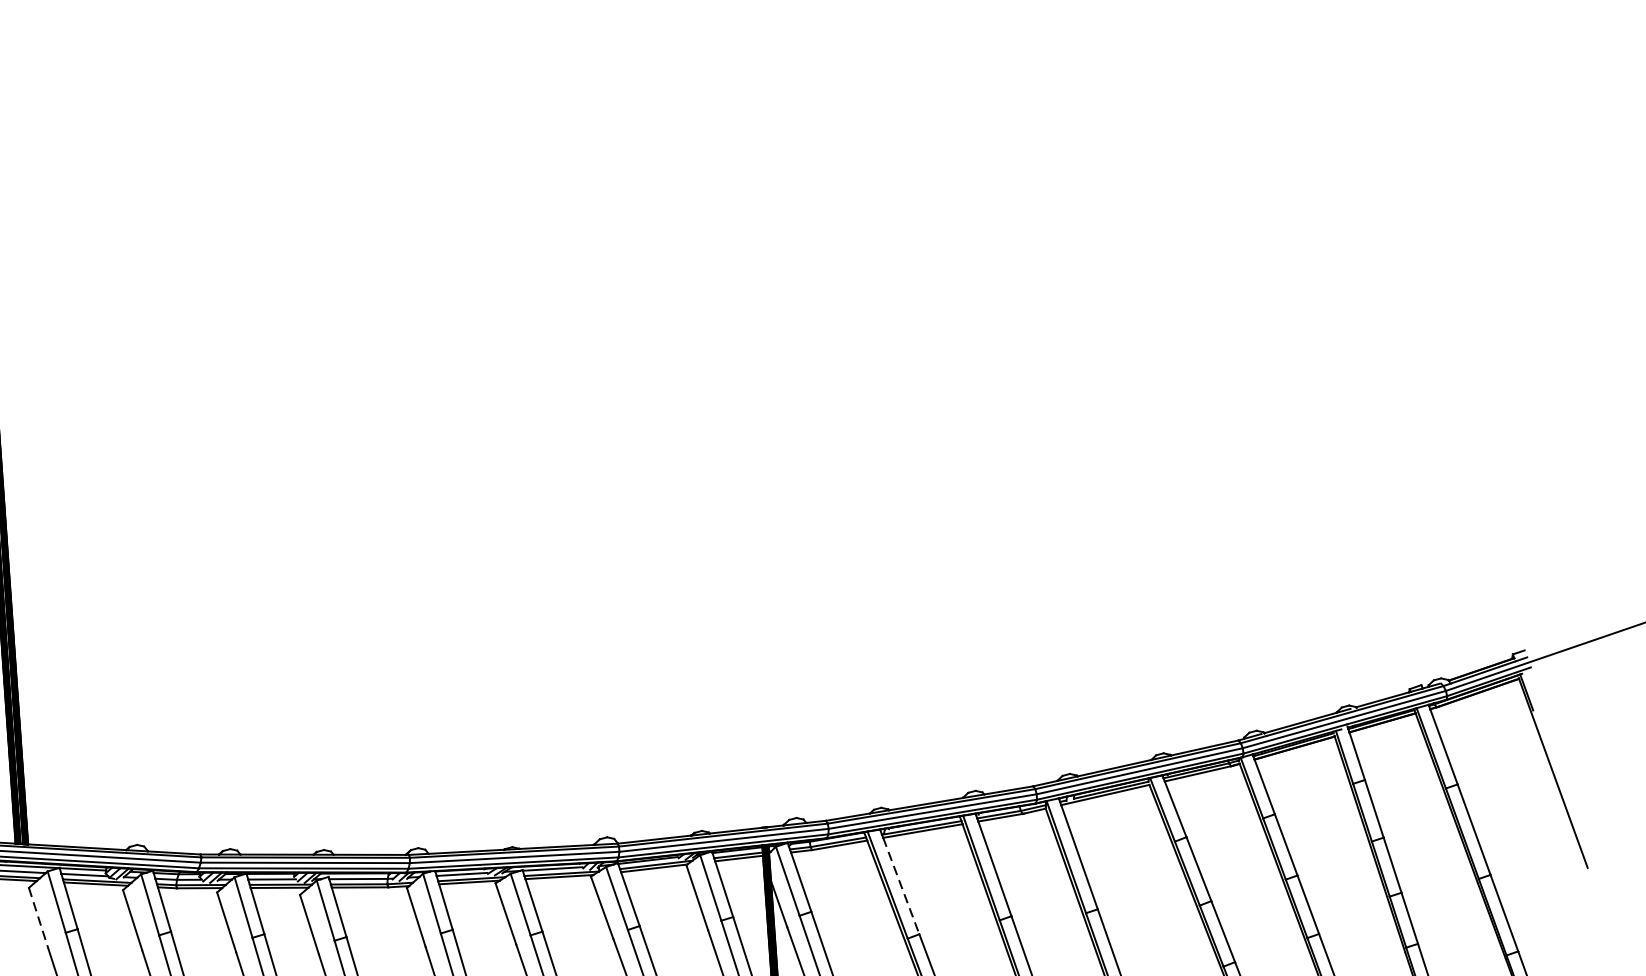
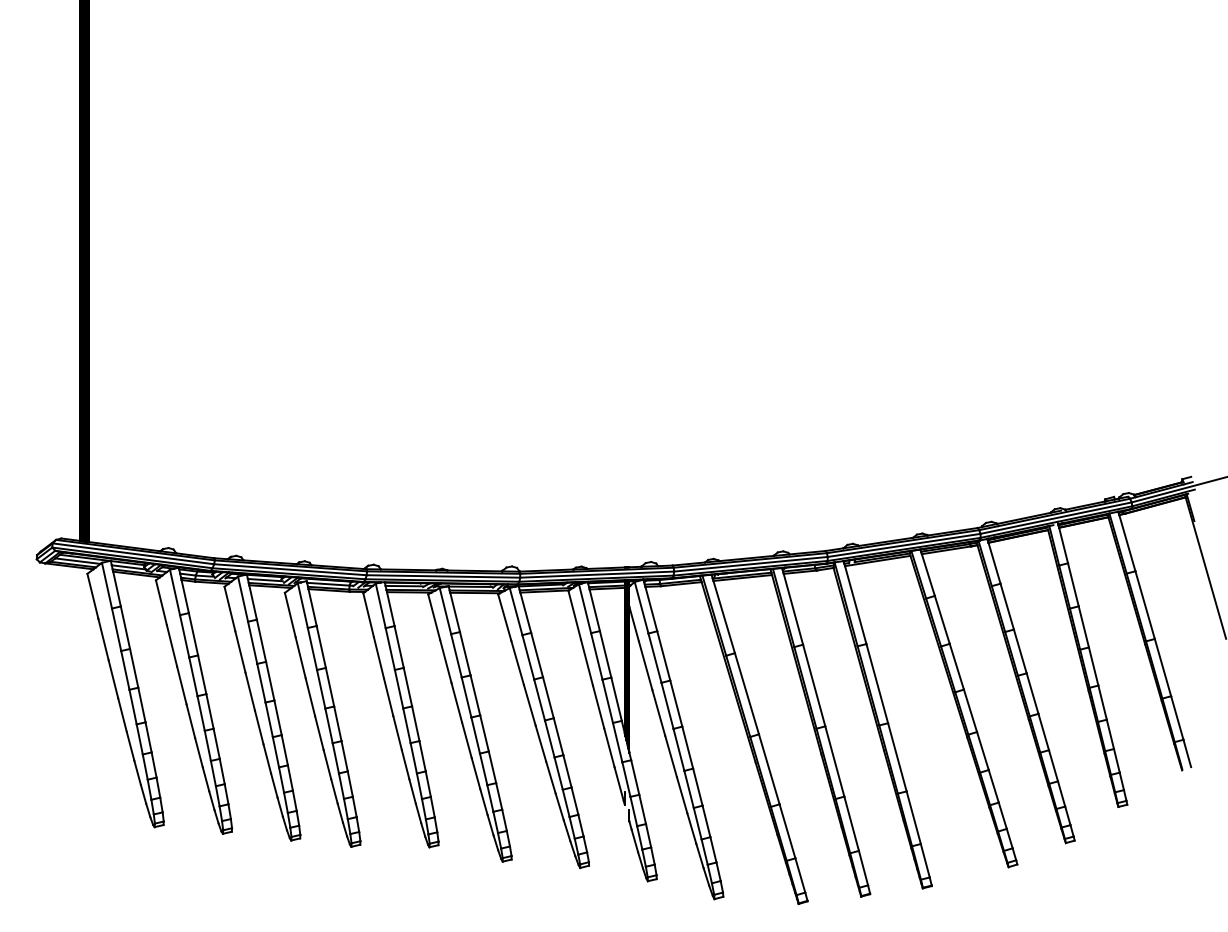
line: (901, 886) -> (724, 617), dashed -> solid
line: (39, 918) -> (93, 596), dashed -> solid

